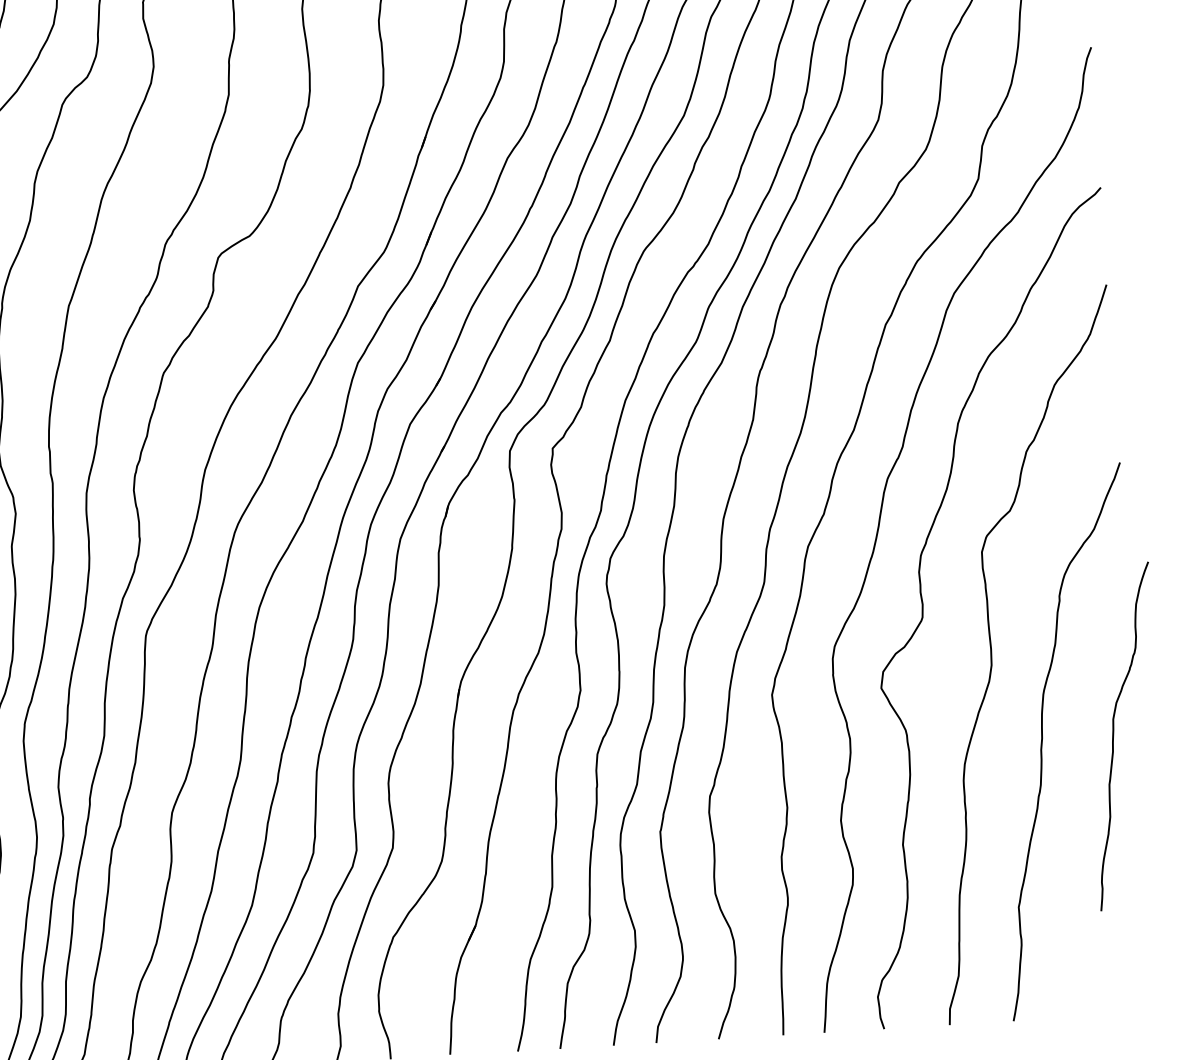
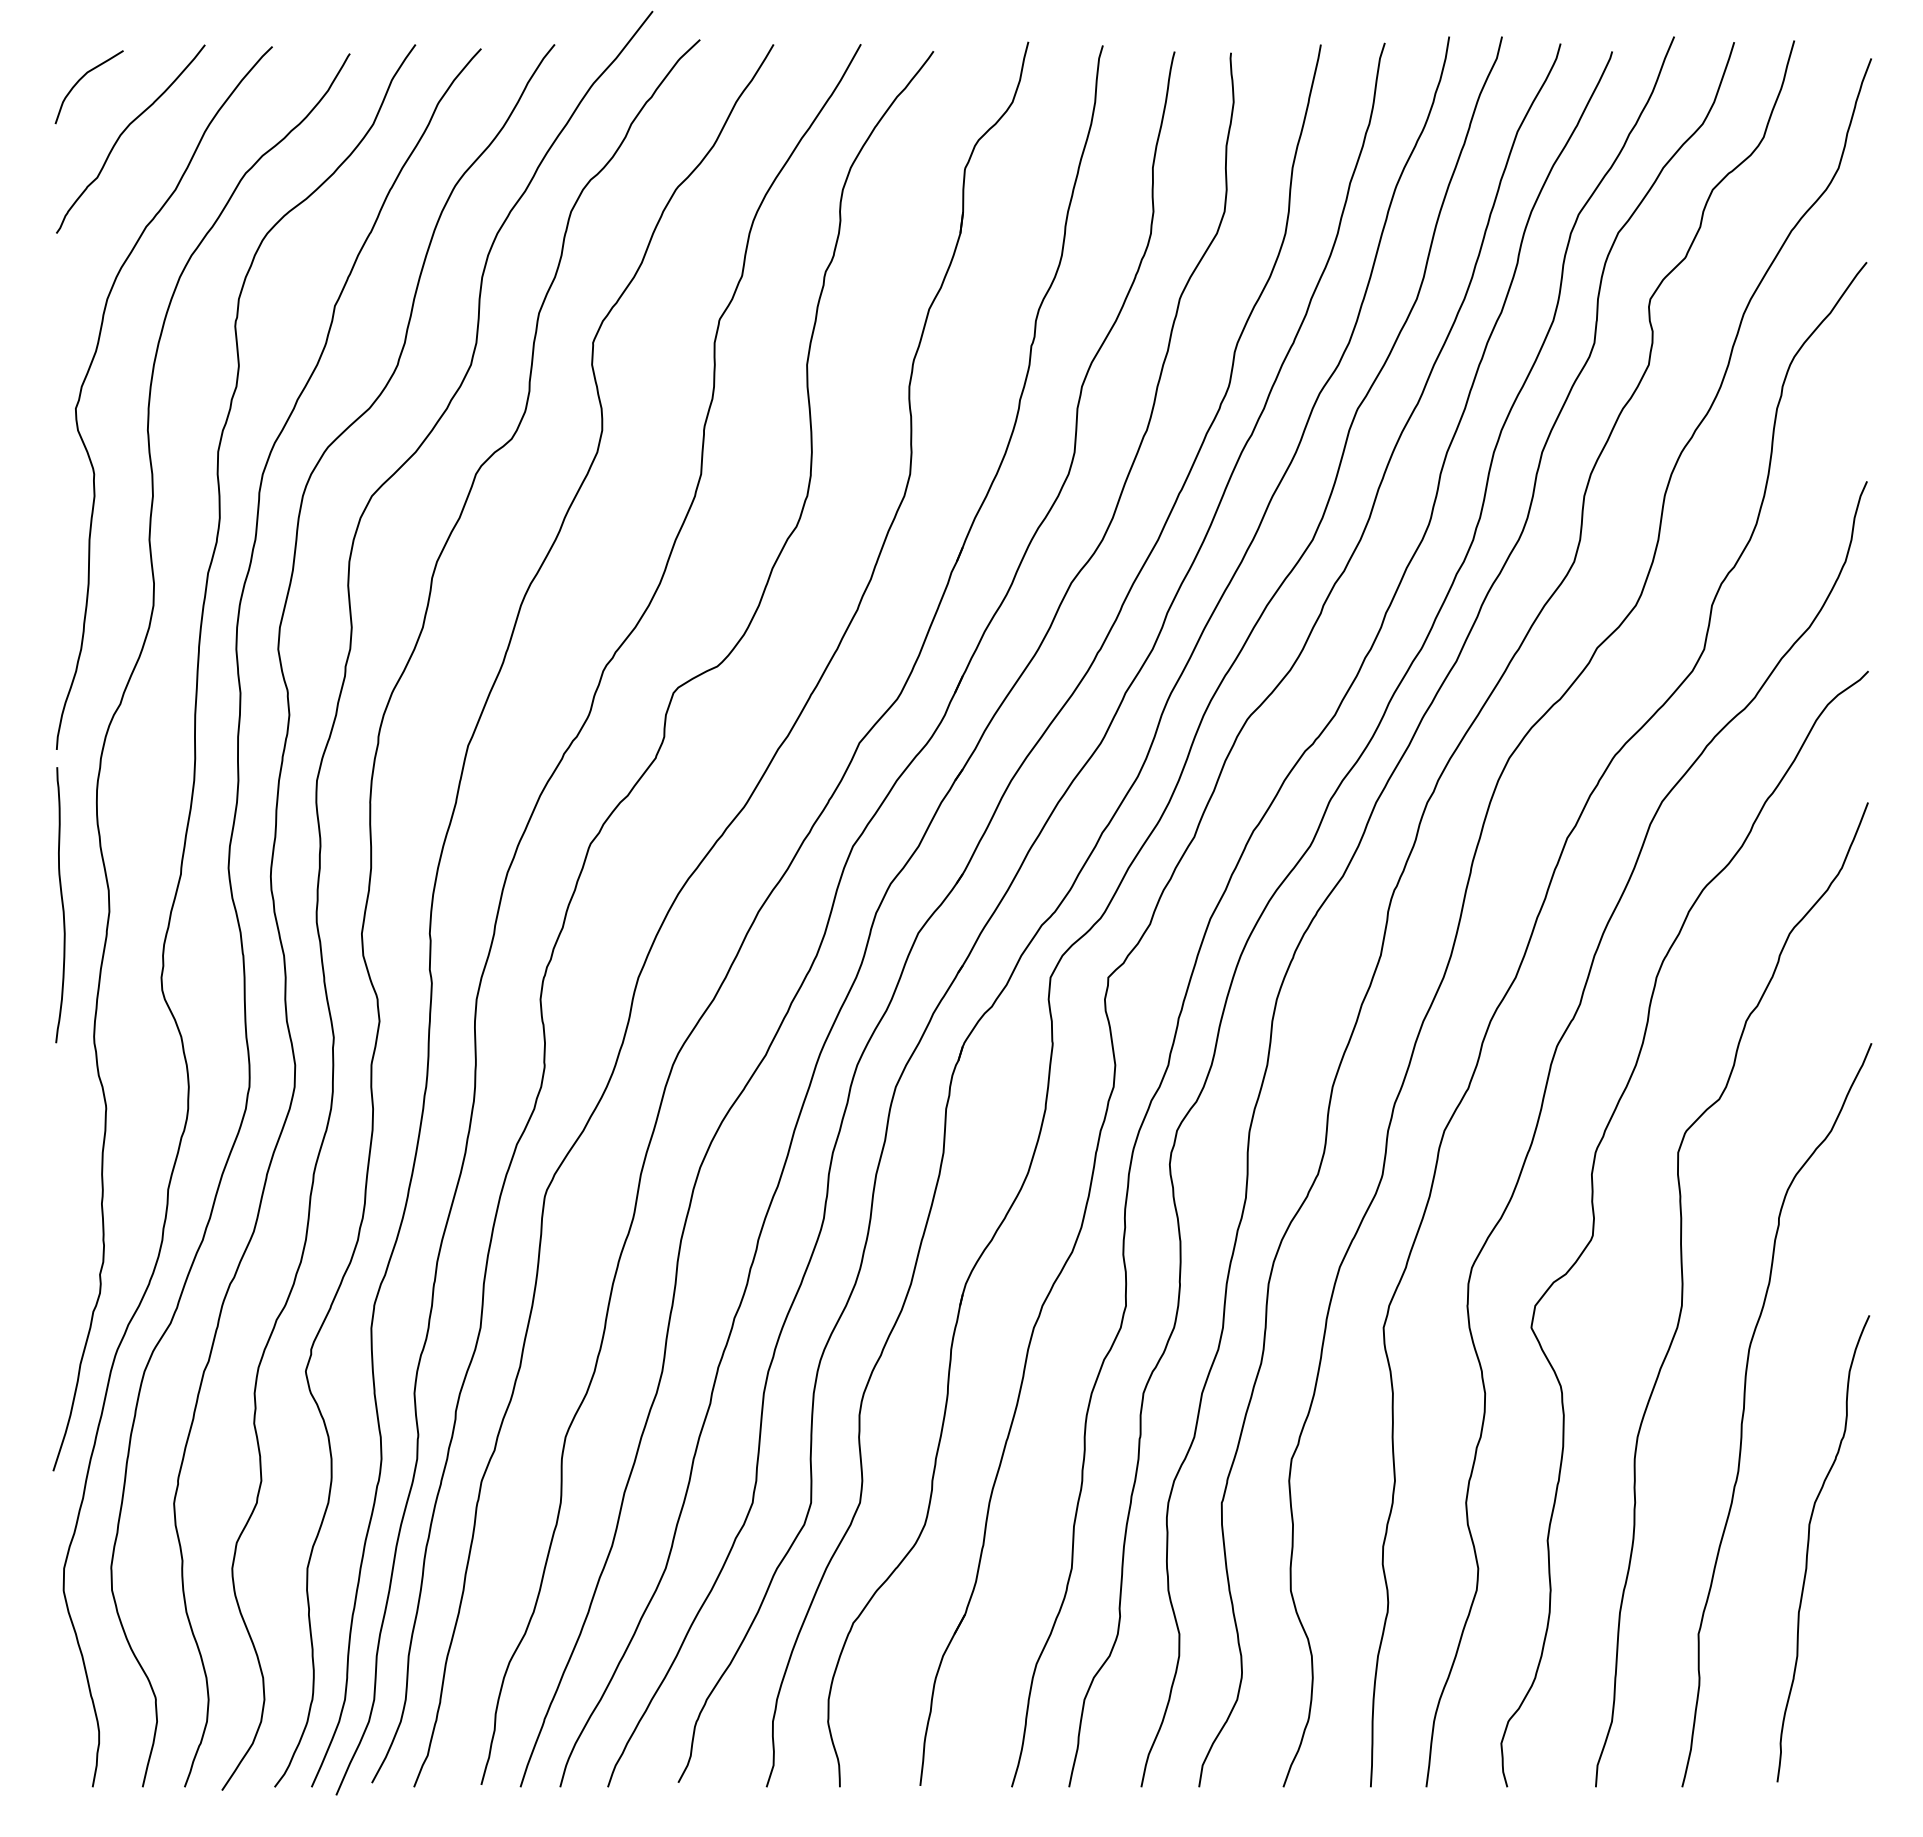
curve: (1114, 733) -> (1809, 1543), moved

